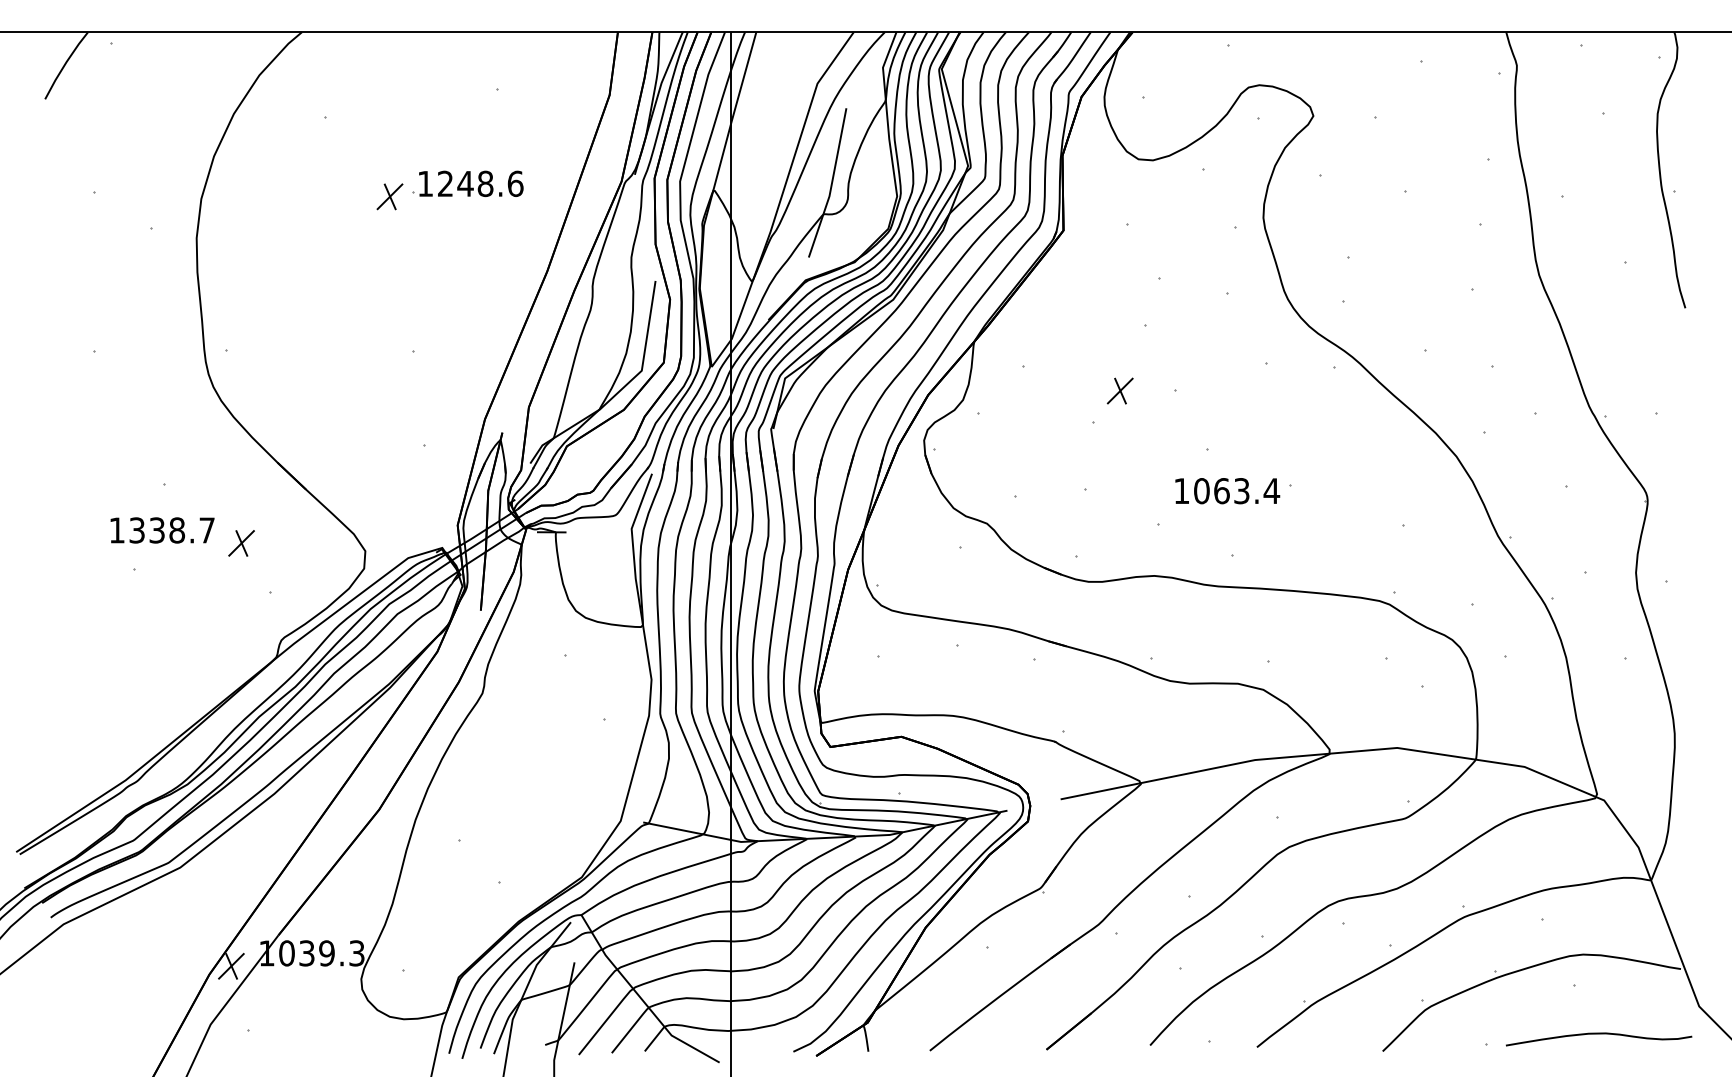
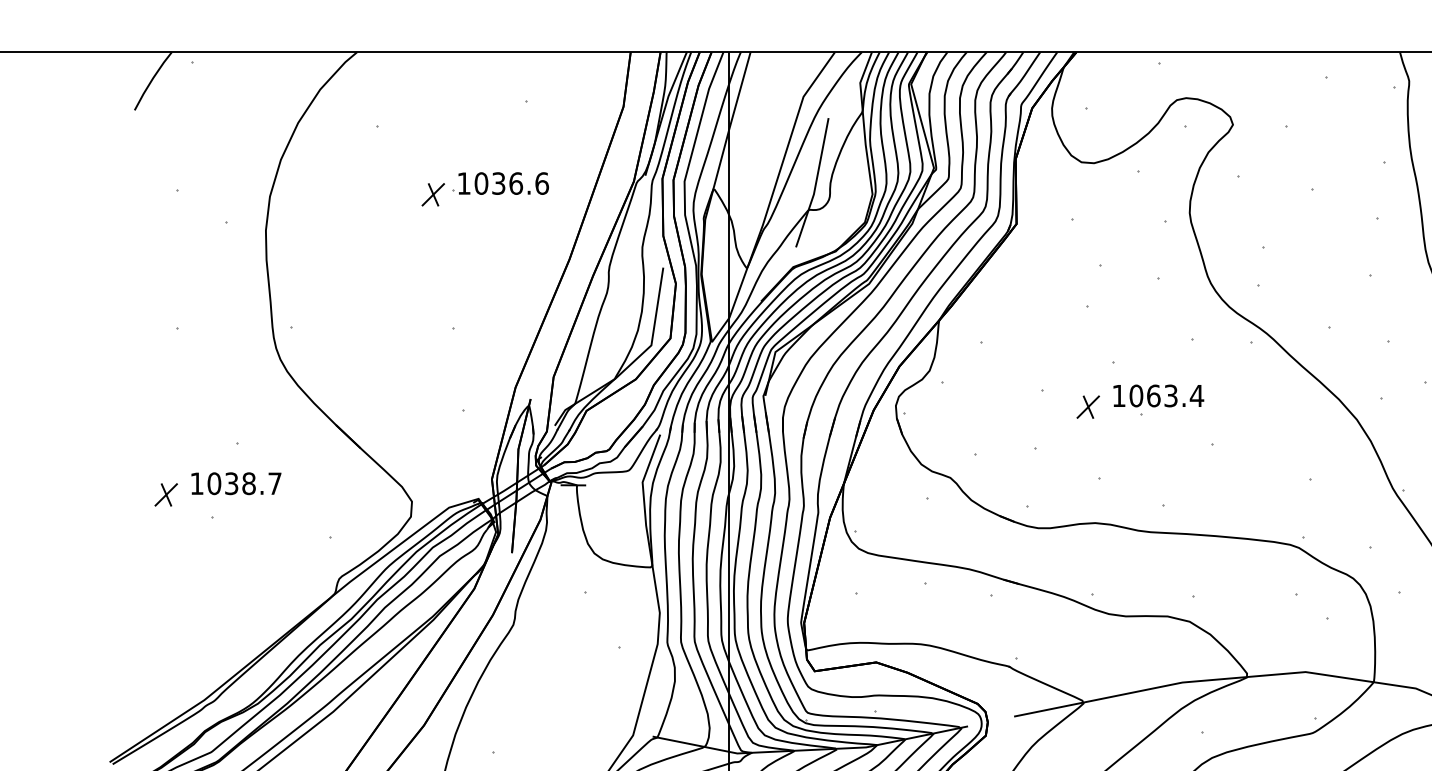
text: (465, 183) -> (498, 183), 1248.6 -> 1036.6
part: (1119, 390) -> (1087, 406), moved
text: (1227, 491) -> (1158, 396), moved
text: (137, 530) -> (214, 483), 1338.7 -> 1038.7
part: (241, 543) -> (166, 495), moved

